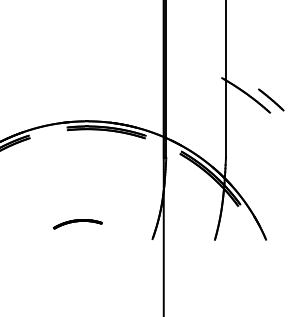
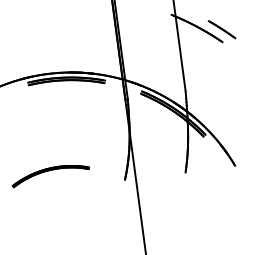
part: (77, 224) -> (50, 175), size x1.67

